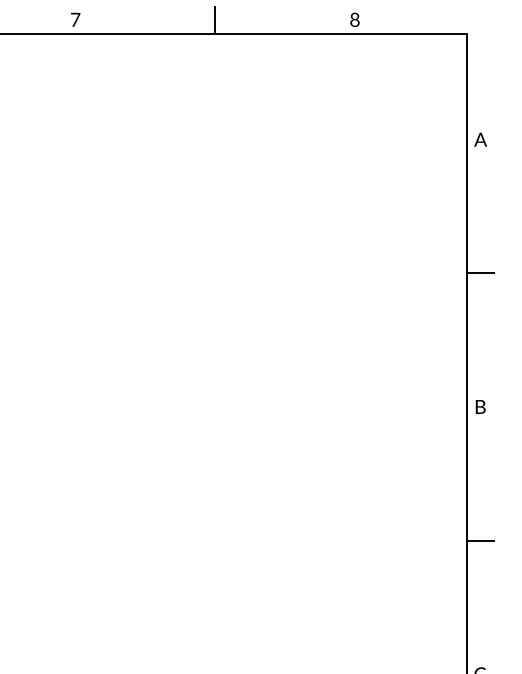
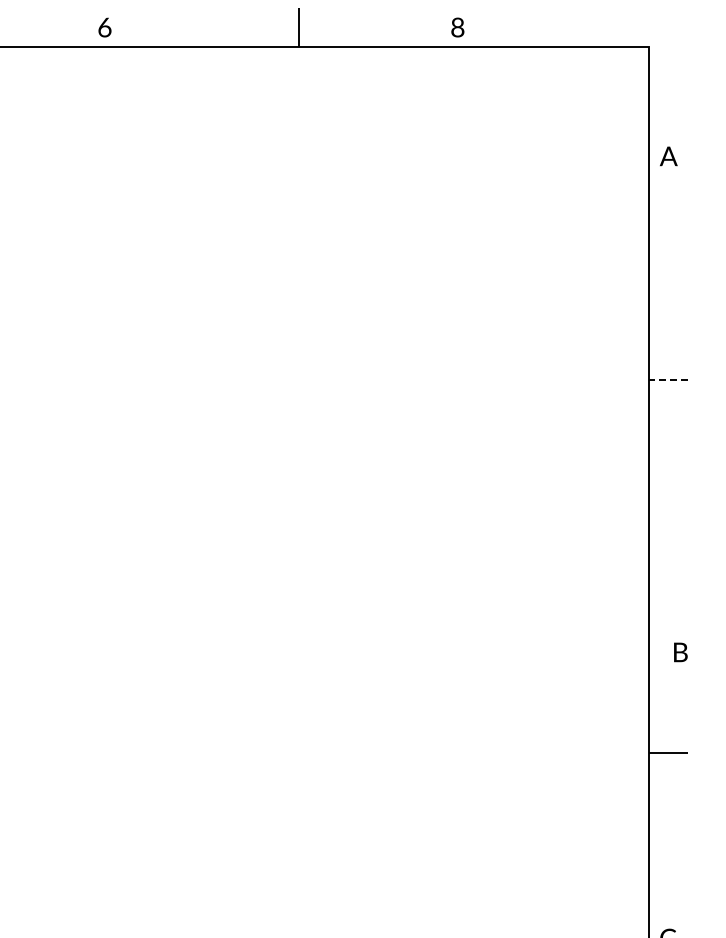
text: (75, 19) -> (104, 27), 7 -> 6
text: (354, 19) -> (457, 27), moved
text: (480, 139) -> (668, 156), moved
line: (480, 273) -> (668, 380), solid -> dashed
text: (480, 407) -> (680, 652), moved

